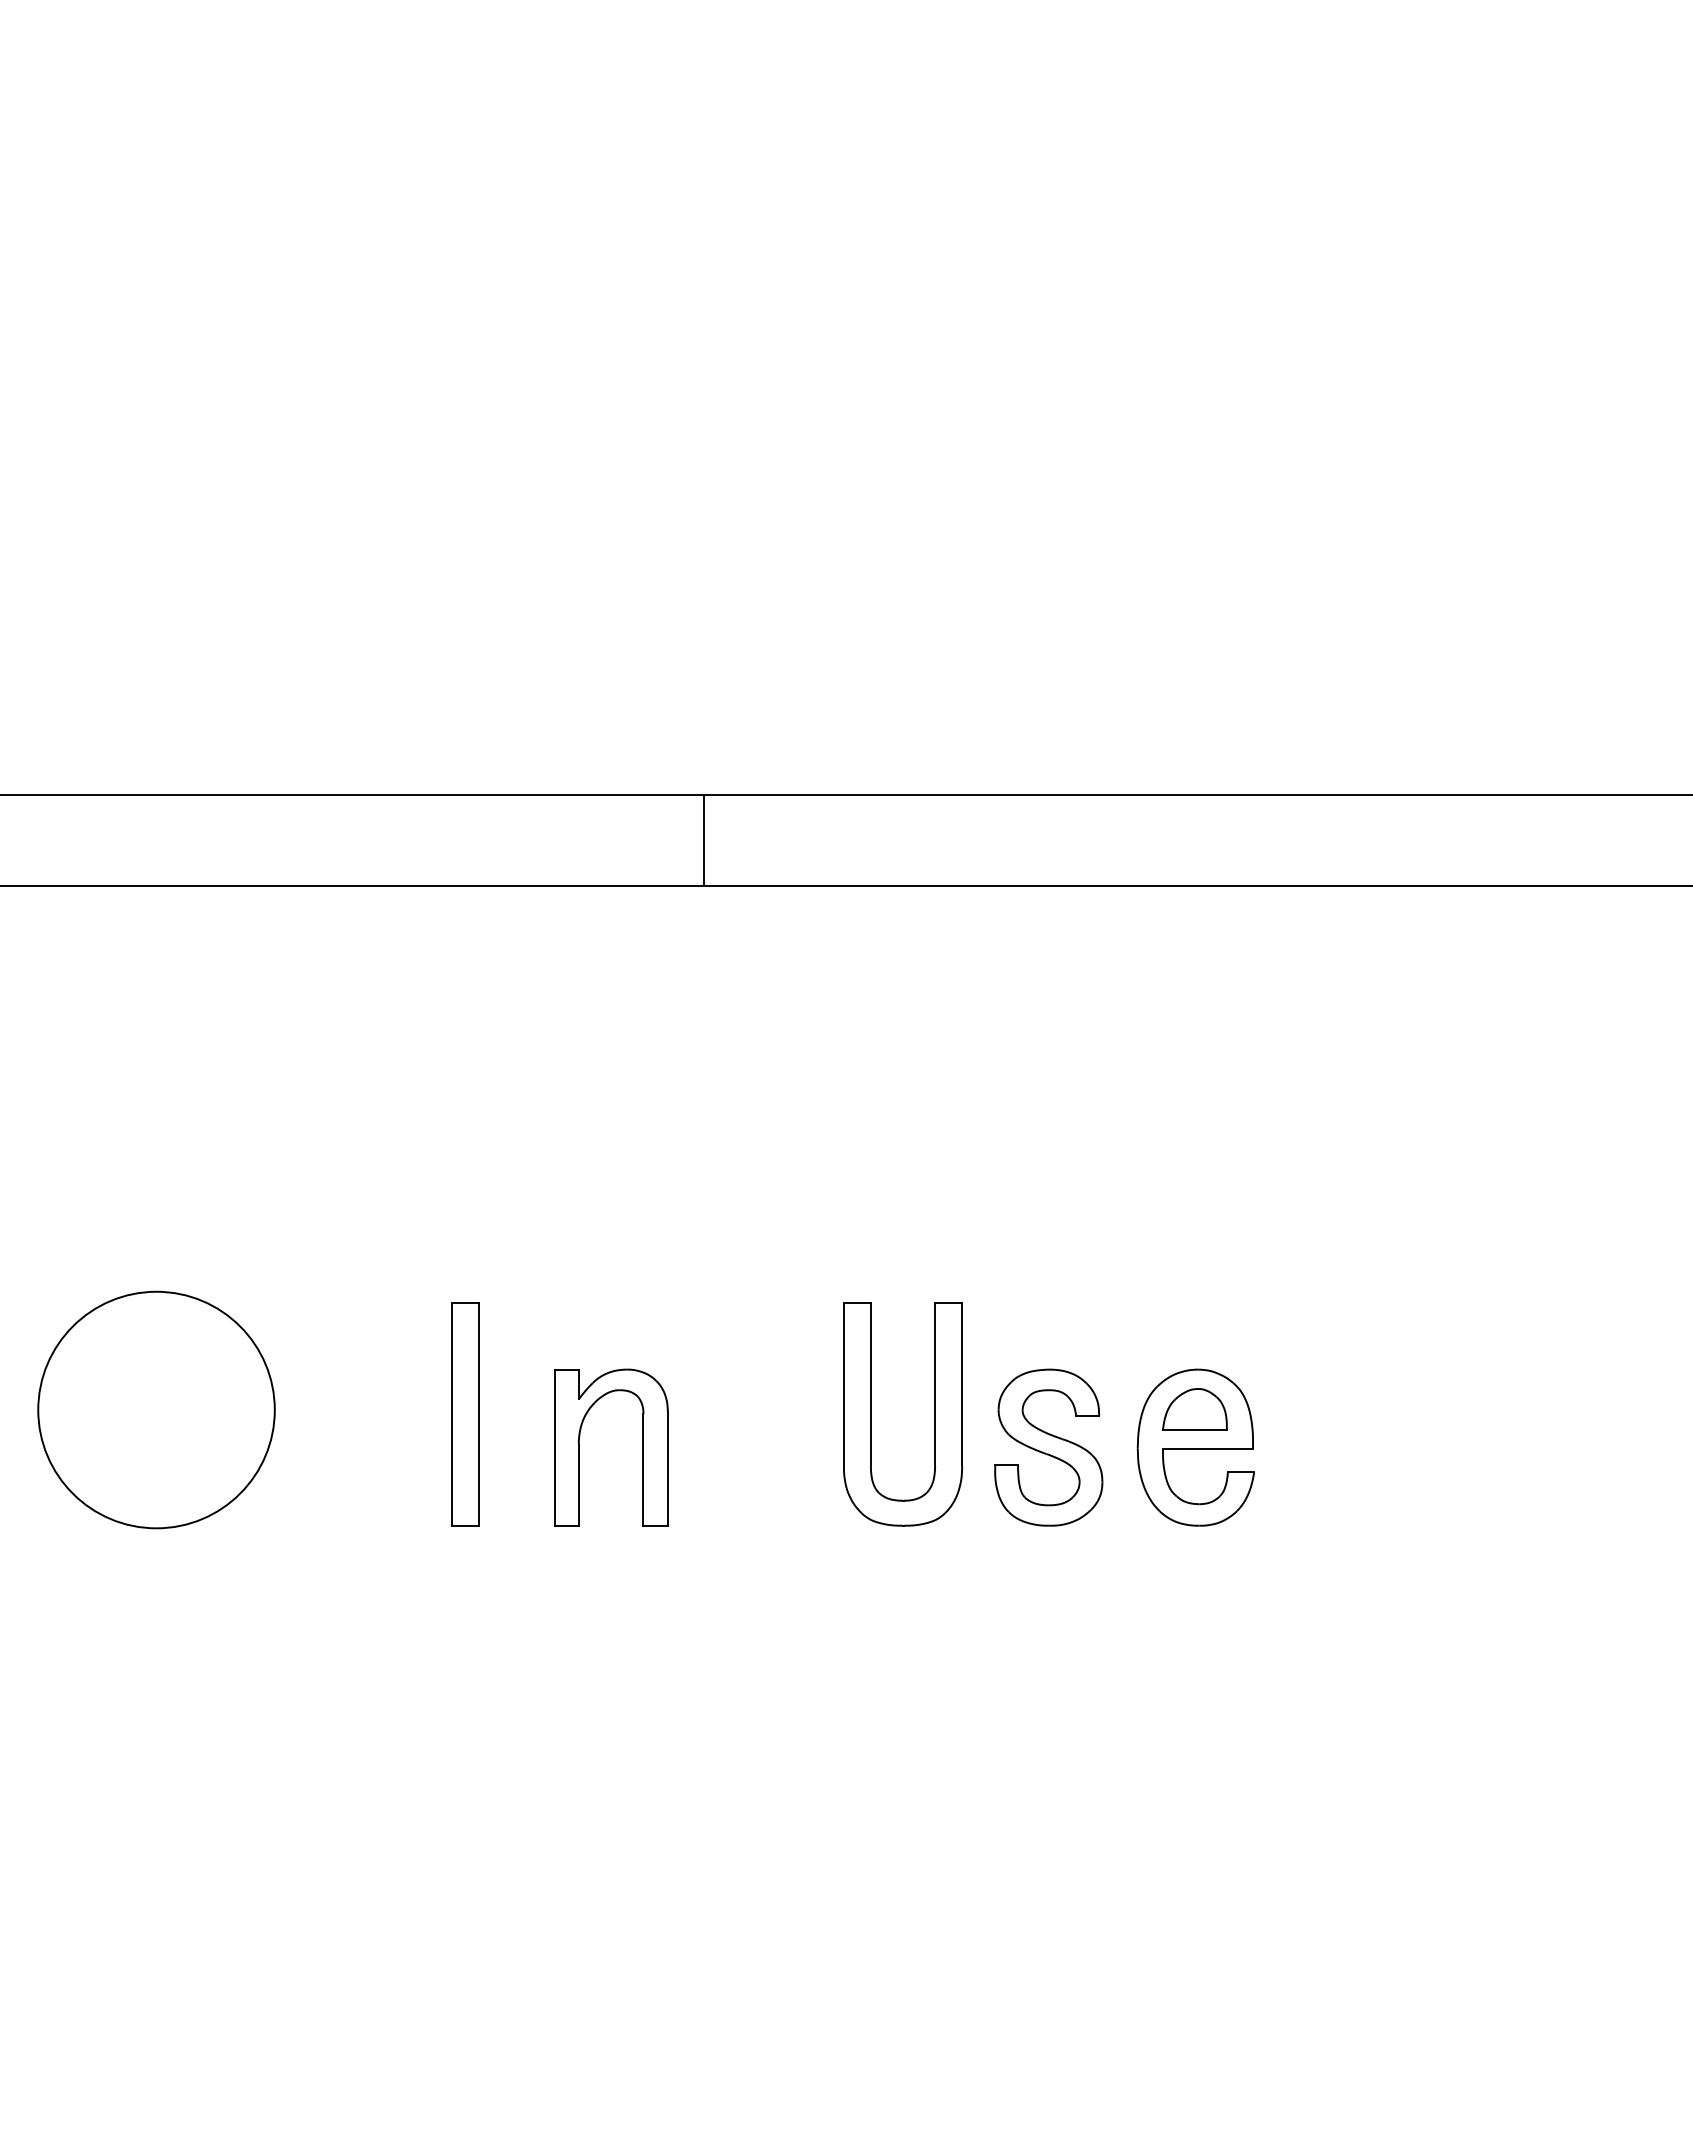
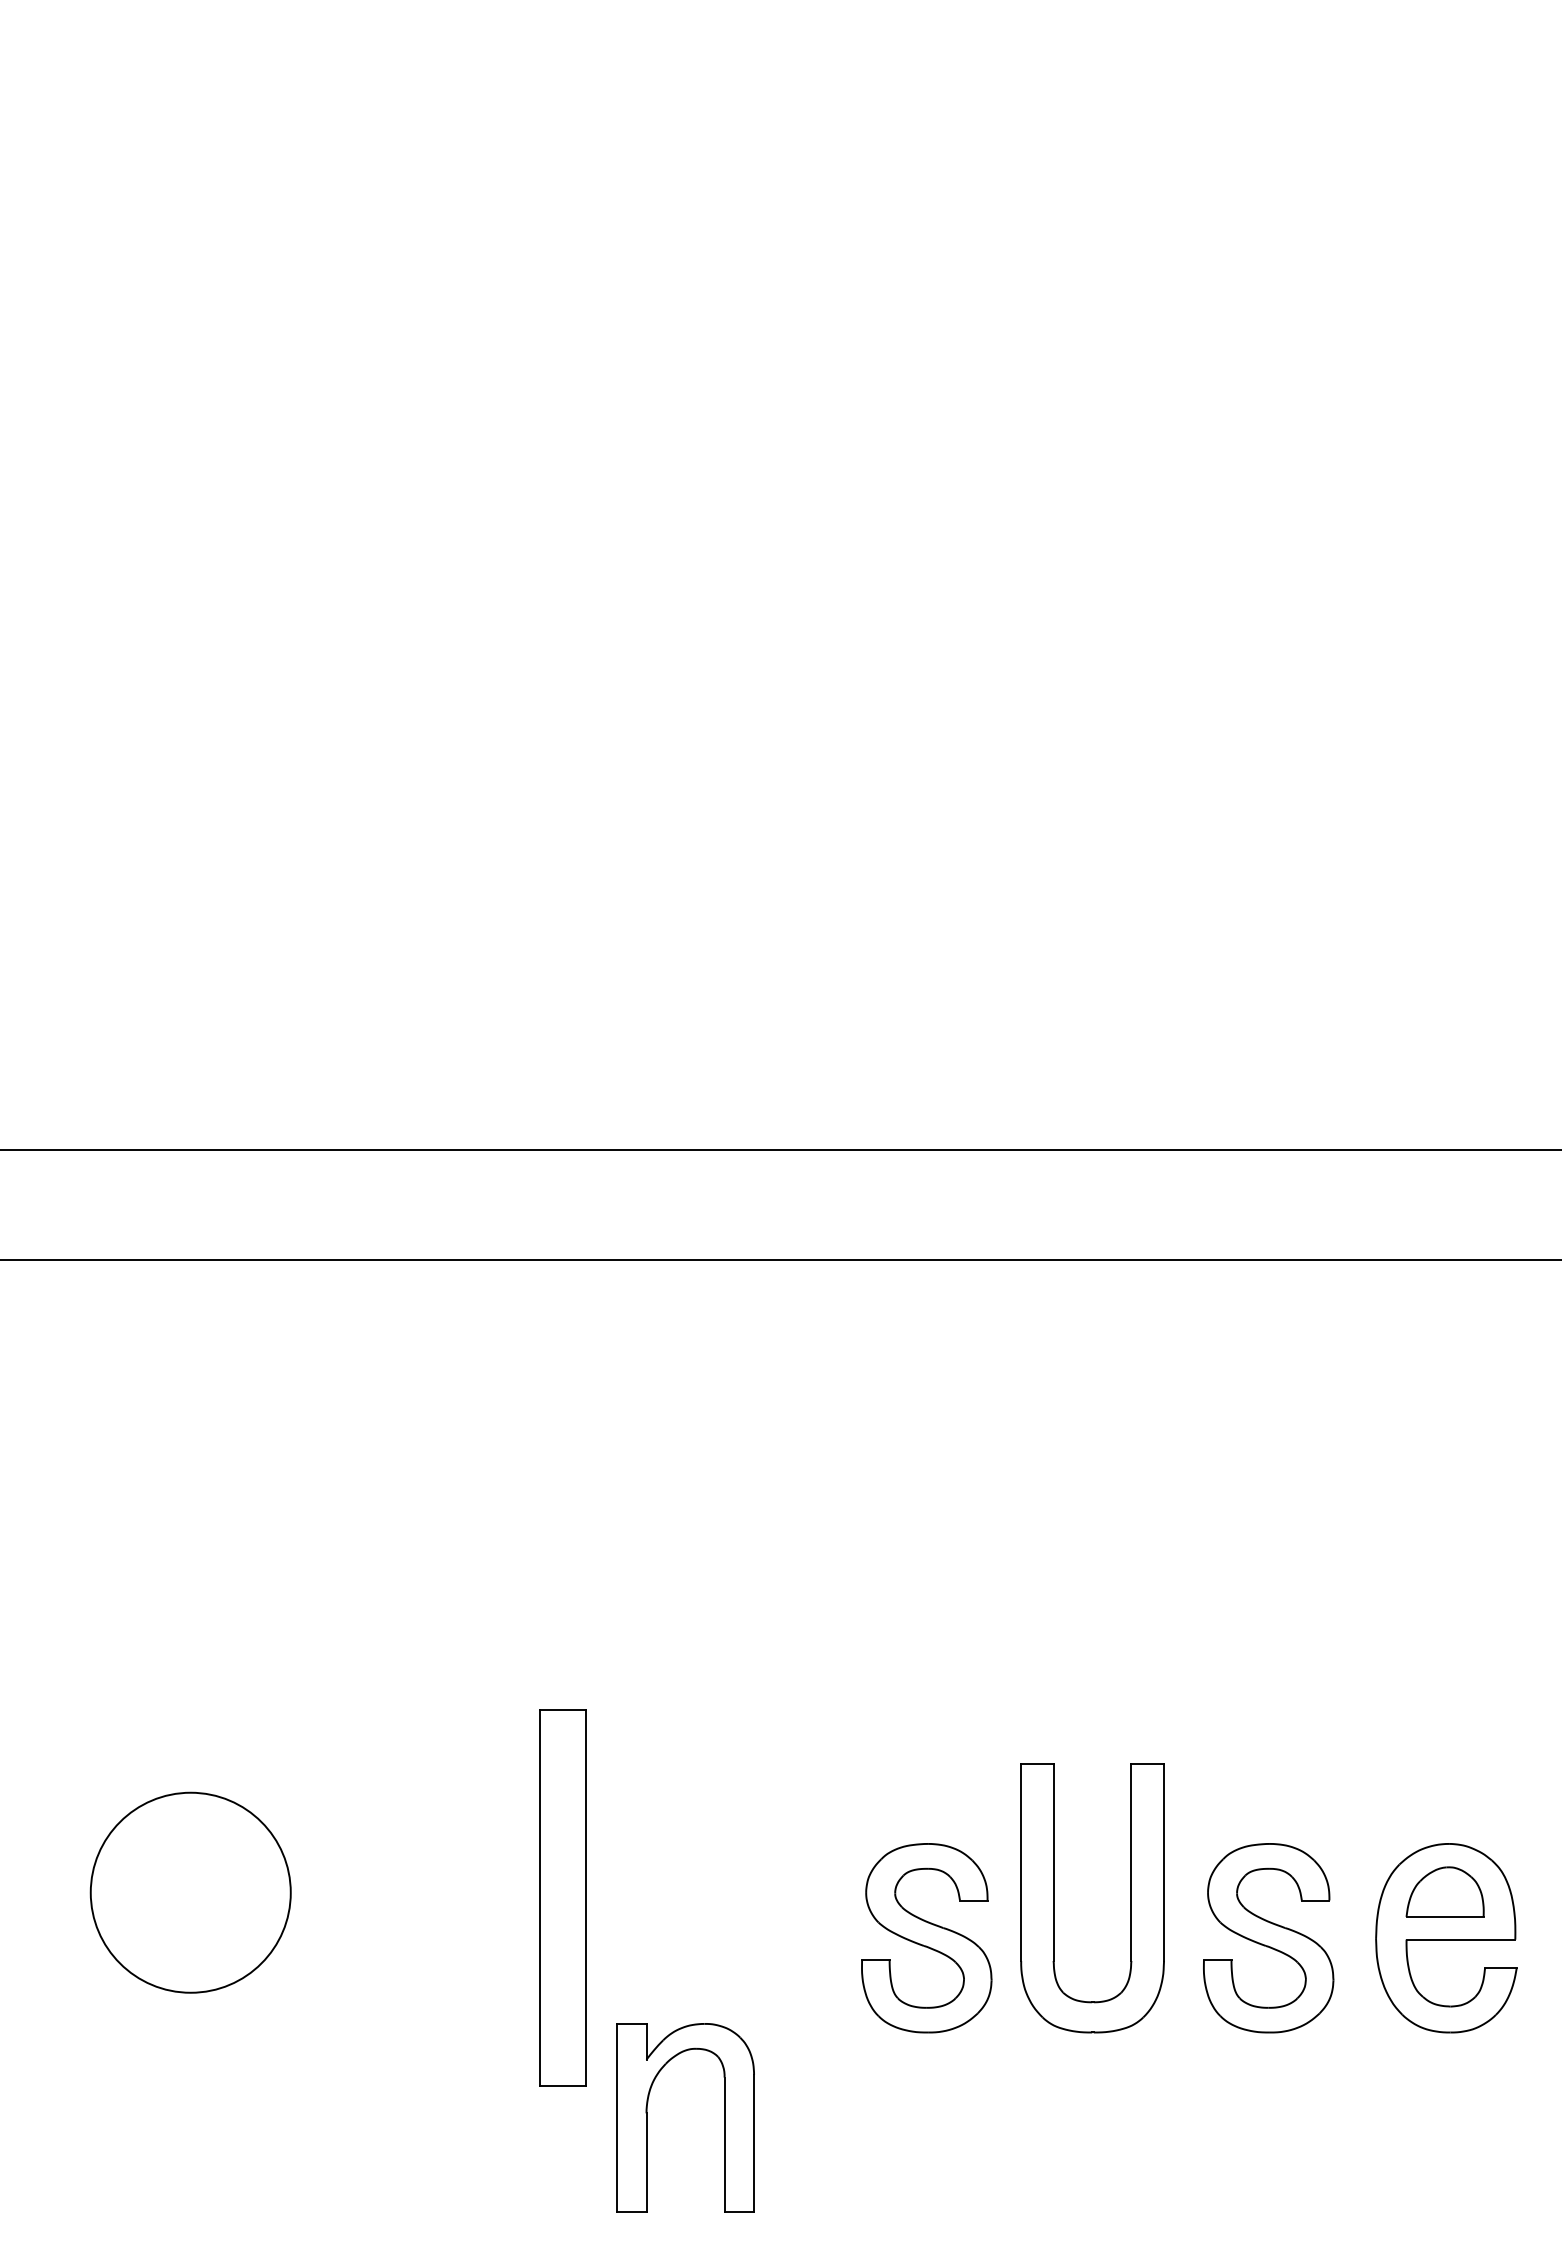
line: (704, 840) -> (852, 1204), removed
circle: (156, 1409) -> (190, 1892), size x0.7
part: (465, 1414) -> (564, 1898), size x1.4
part: (642, 1447) -> (723, 2117), moved
part: (765, 1447) -> (926, 1938), added

